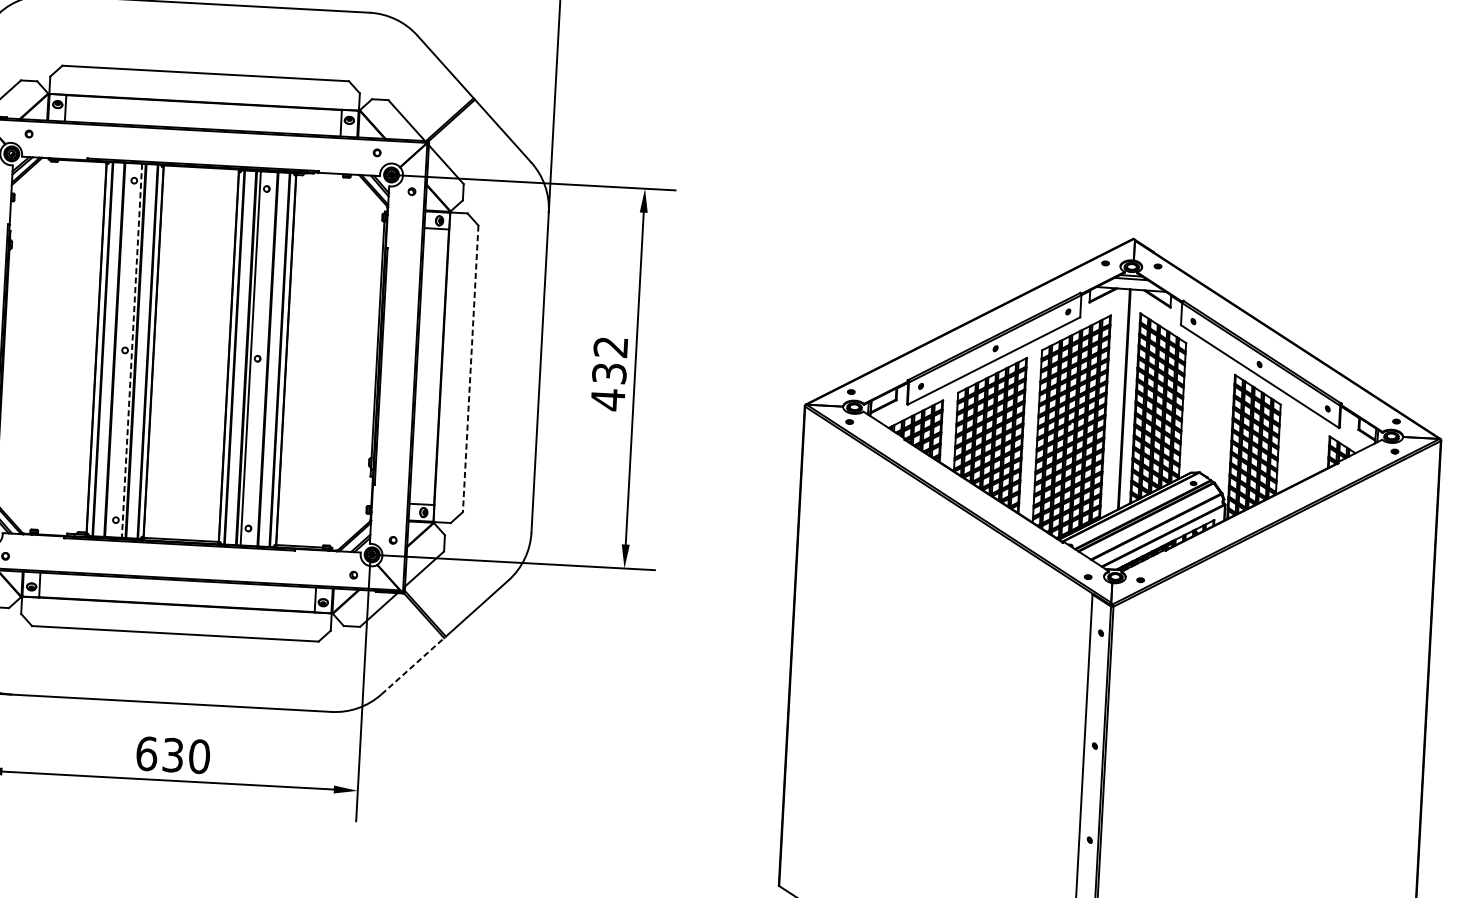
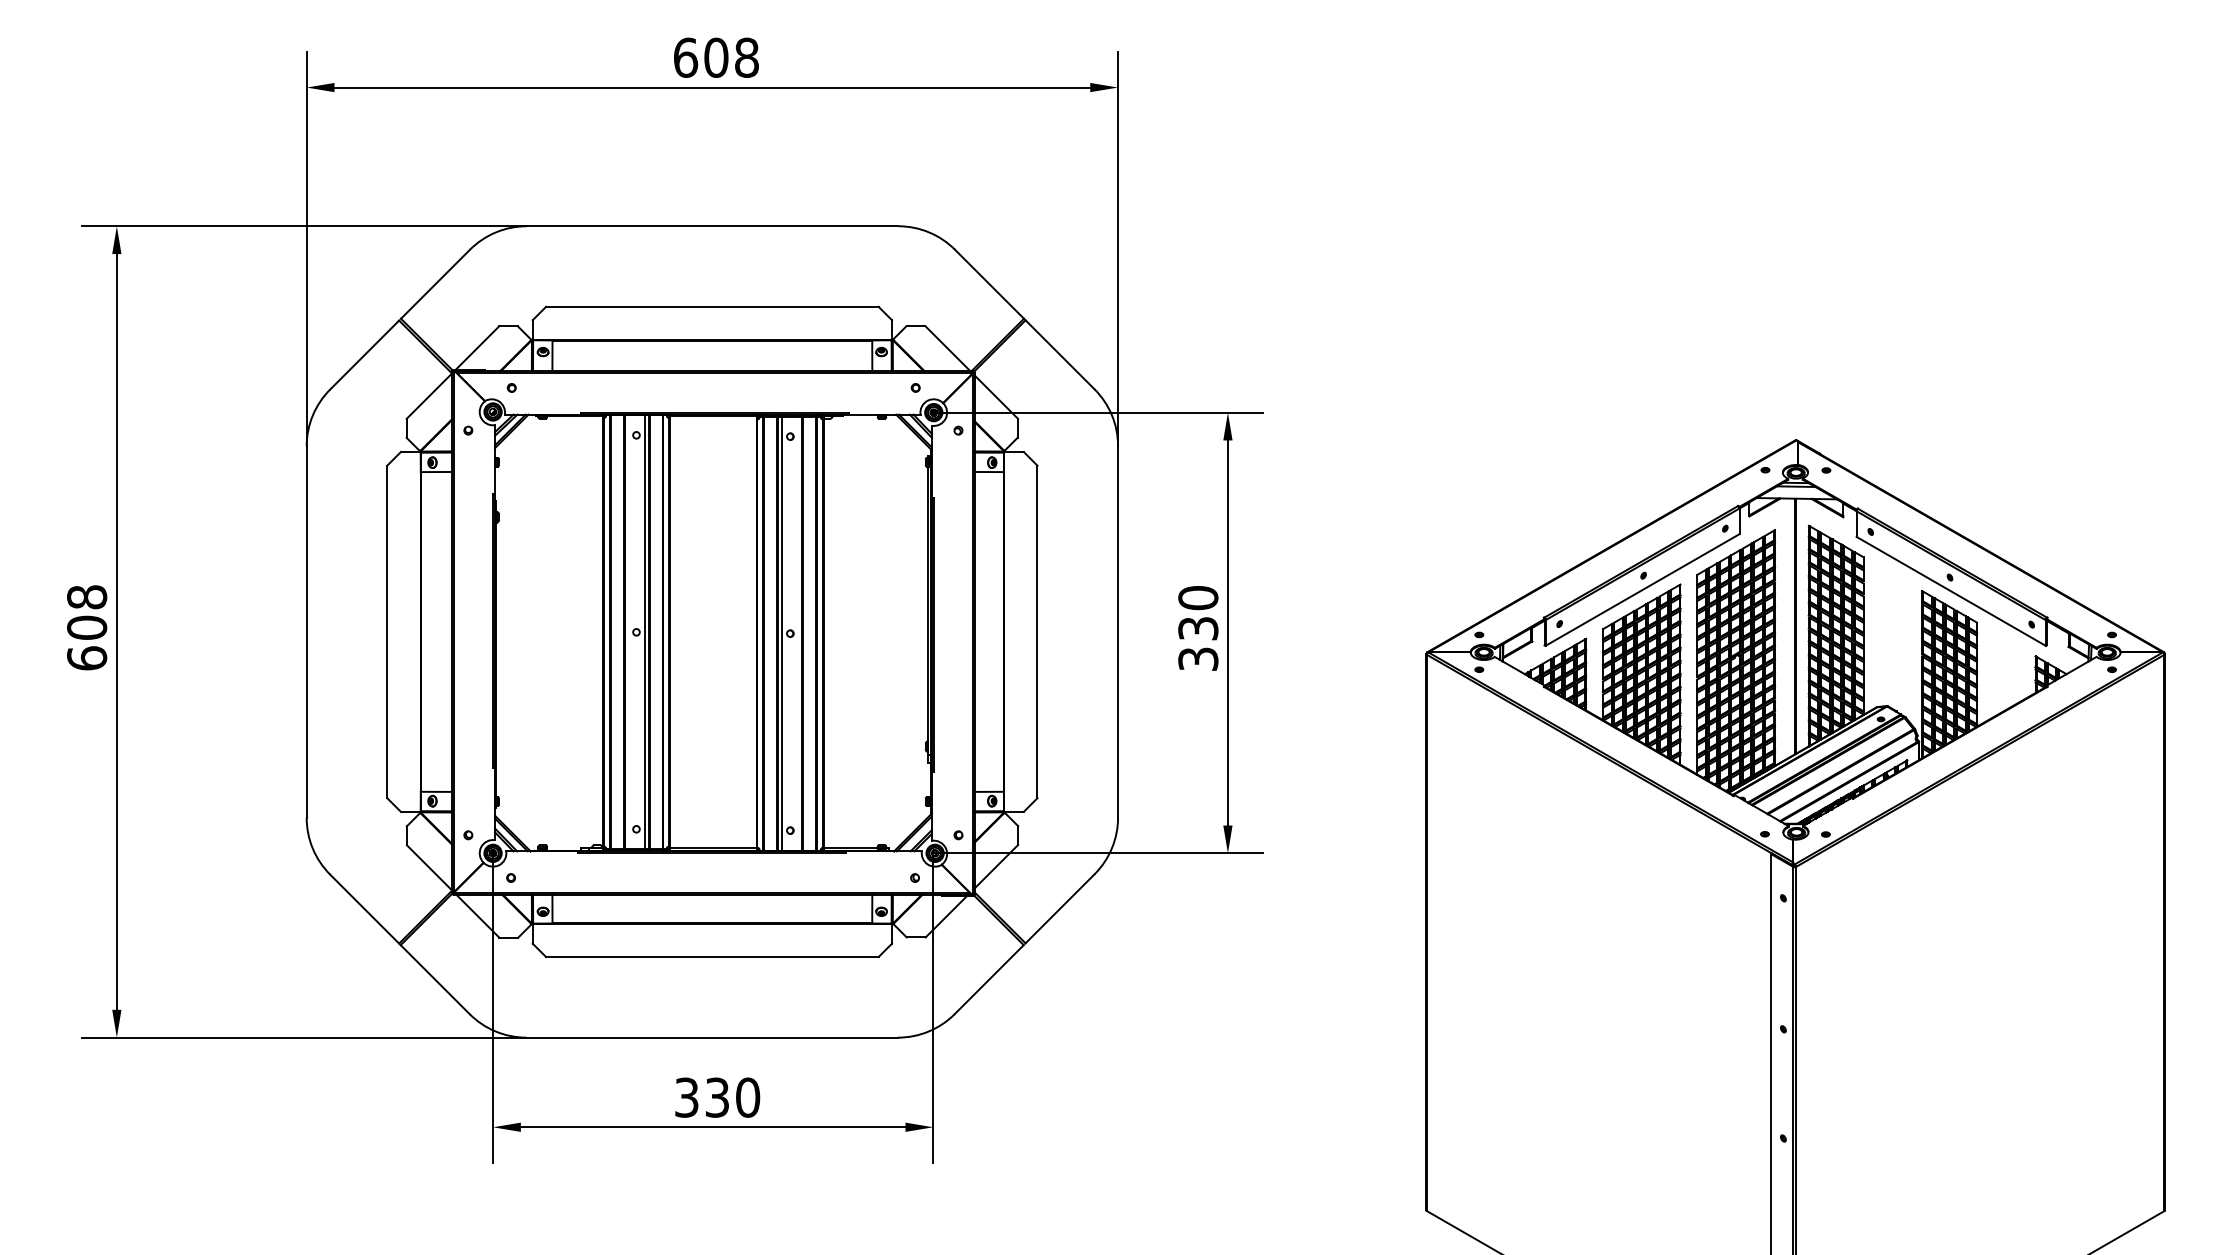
line: (132, 350) -> (644, 632), dashed -> solid
line: (470, 369) -> (1037, 632), dashed -> solid
text: (609, 374) -> (1198, 629), 432 -> 330
line: (413, 666) -> (989, 979), dashed -> solid
text: (147, 753) -> (687, 1097), 630 -> 330

